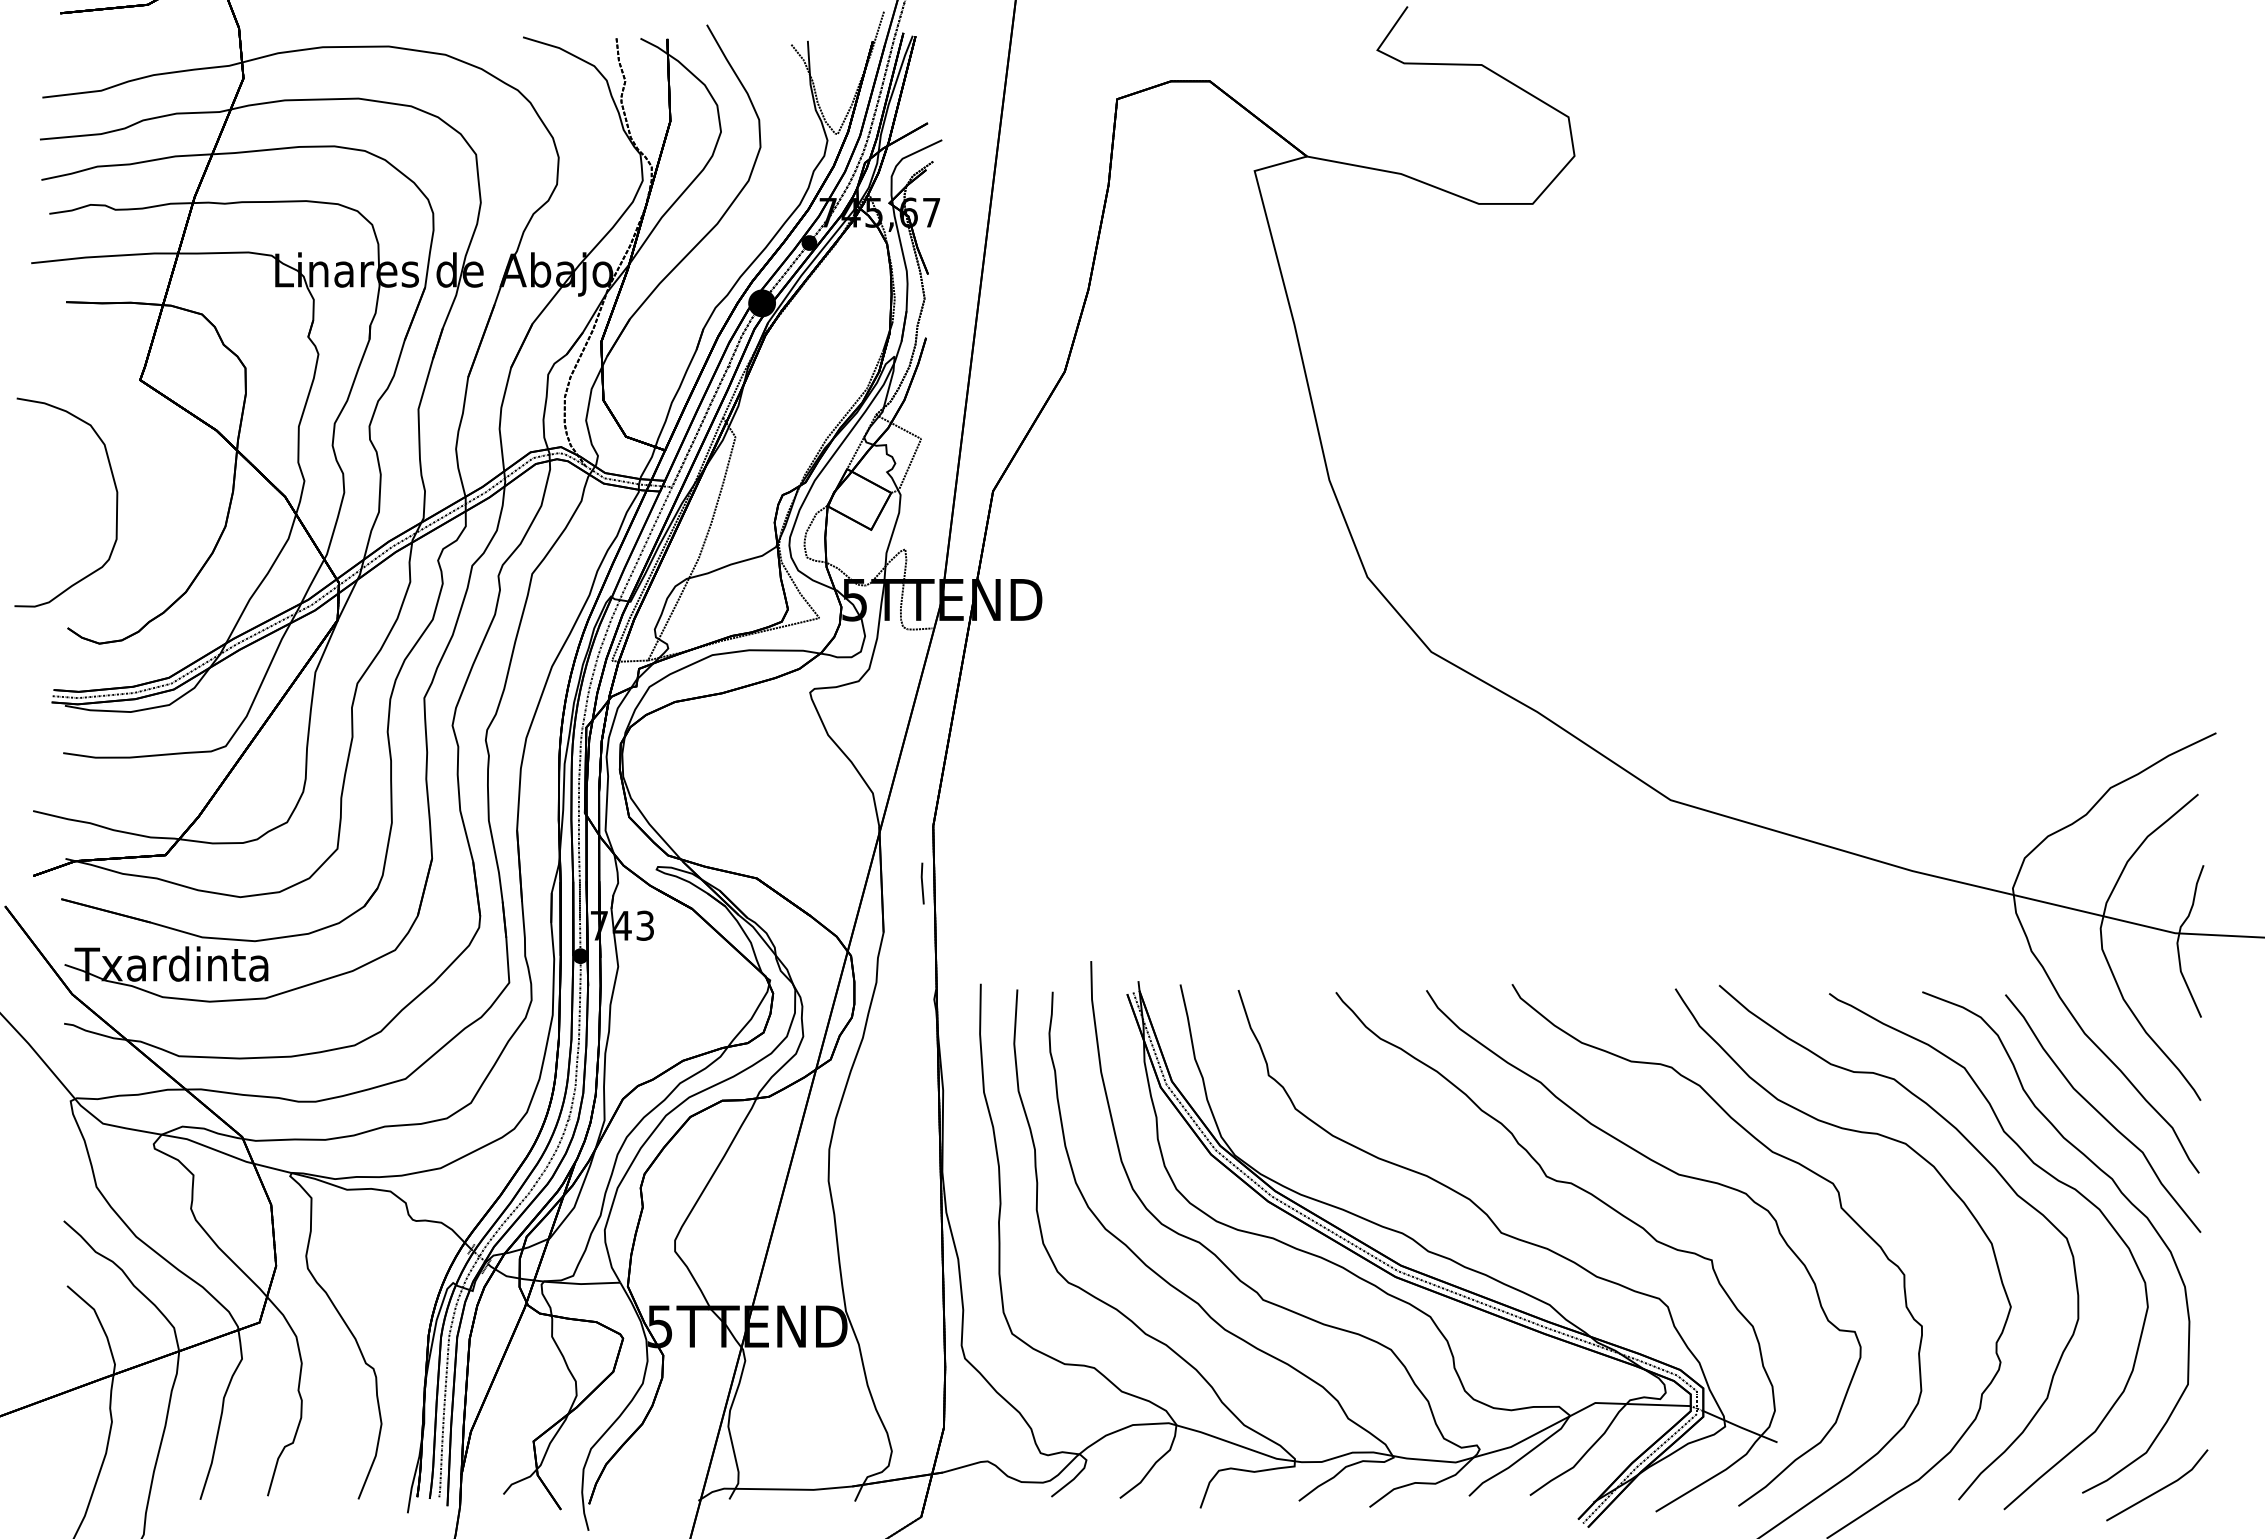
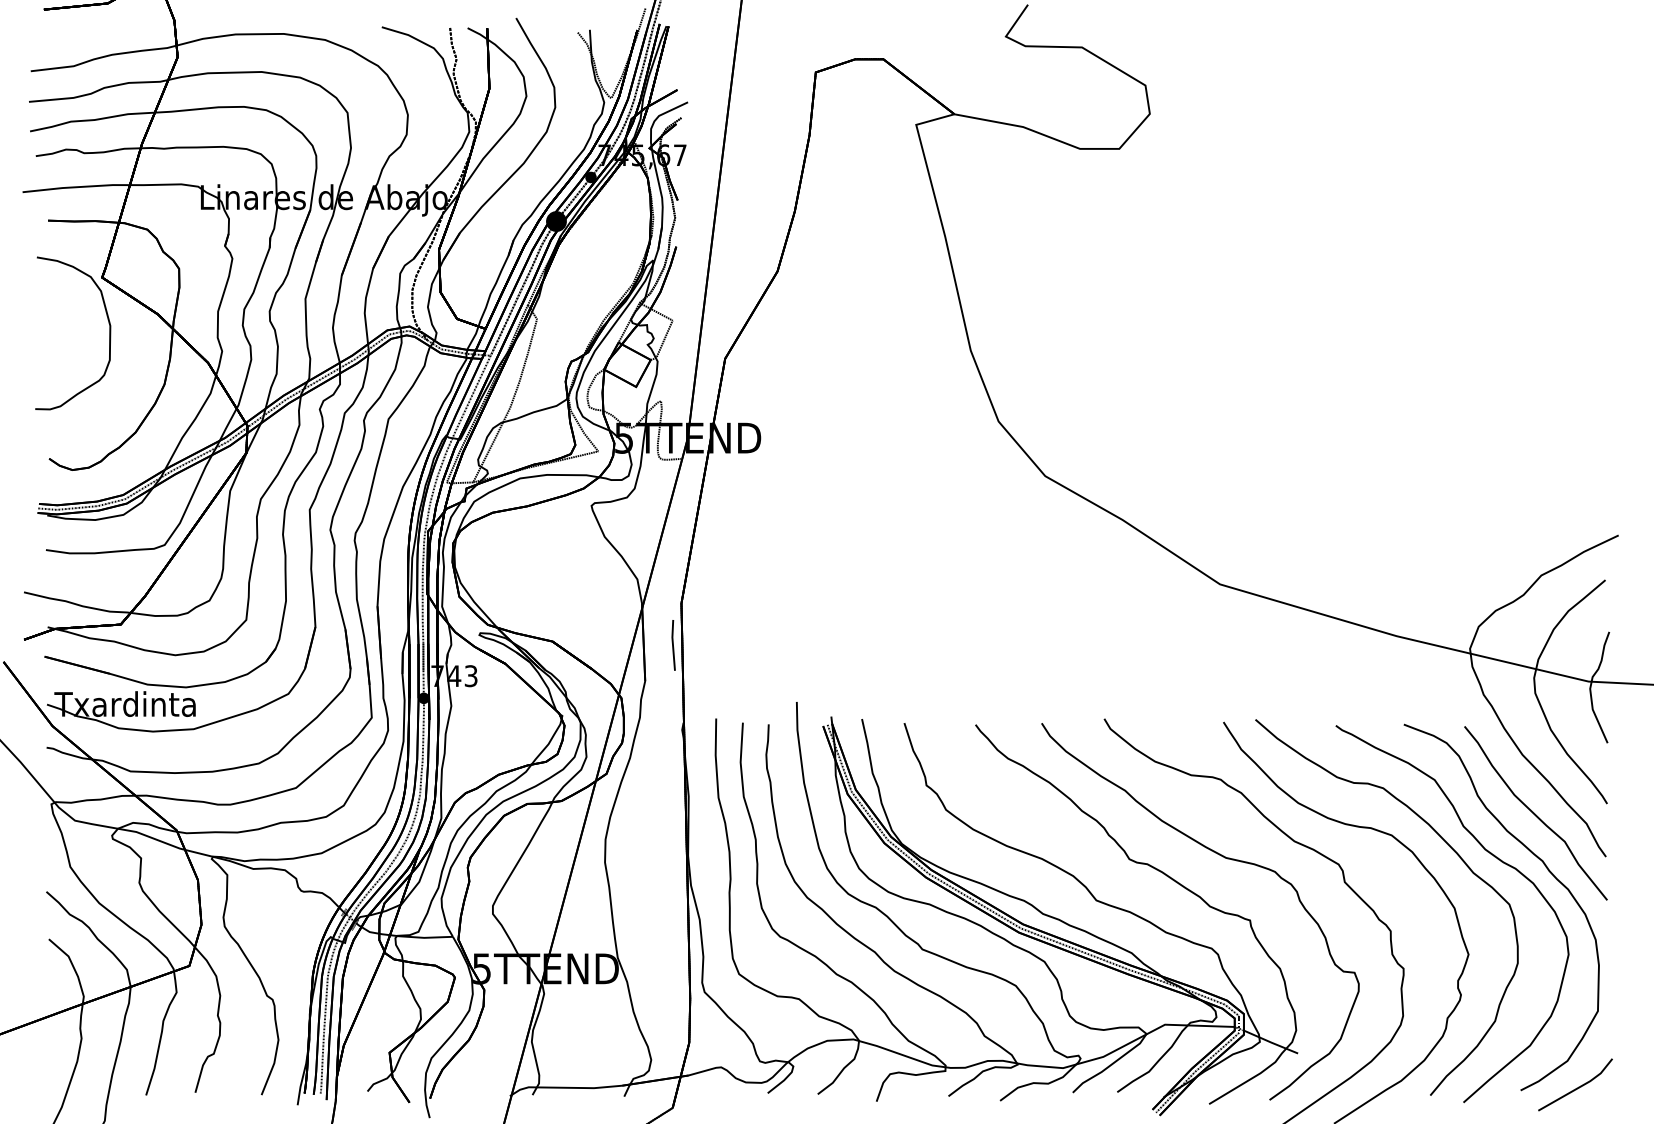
part: (116, 502) -> (109, 333), moved
part: (922, 883) -> (673, 645), size x1.67

